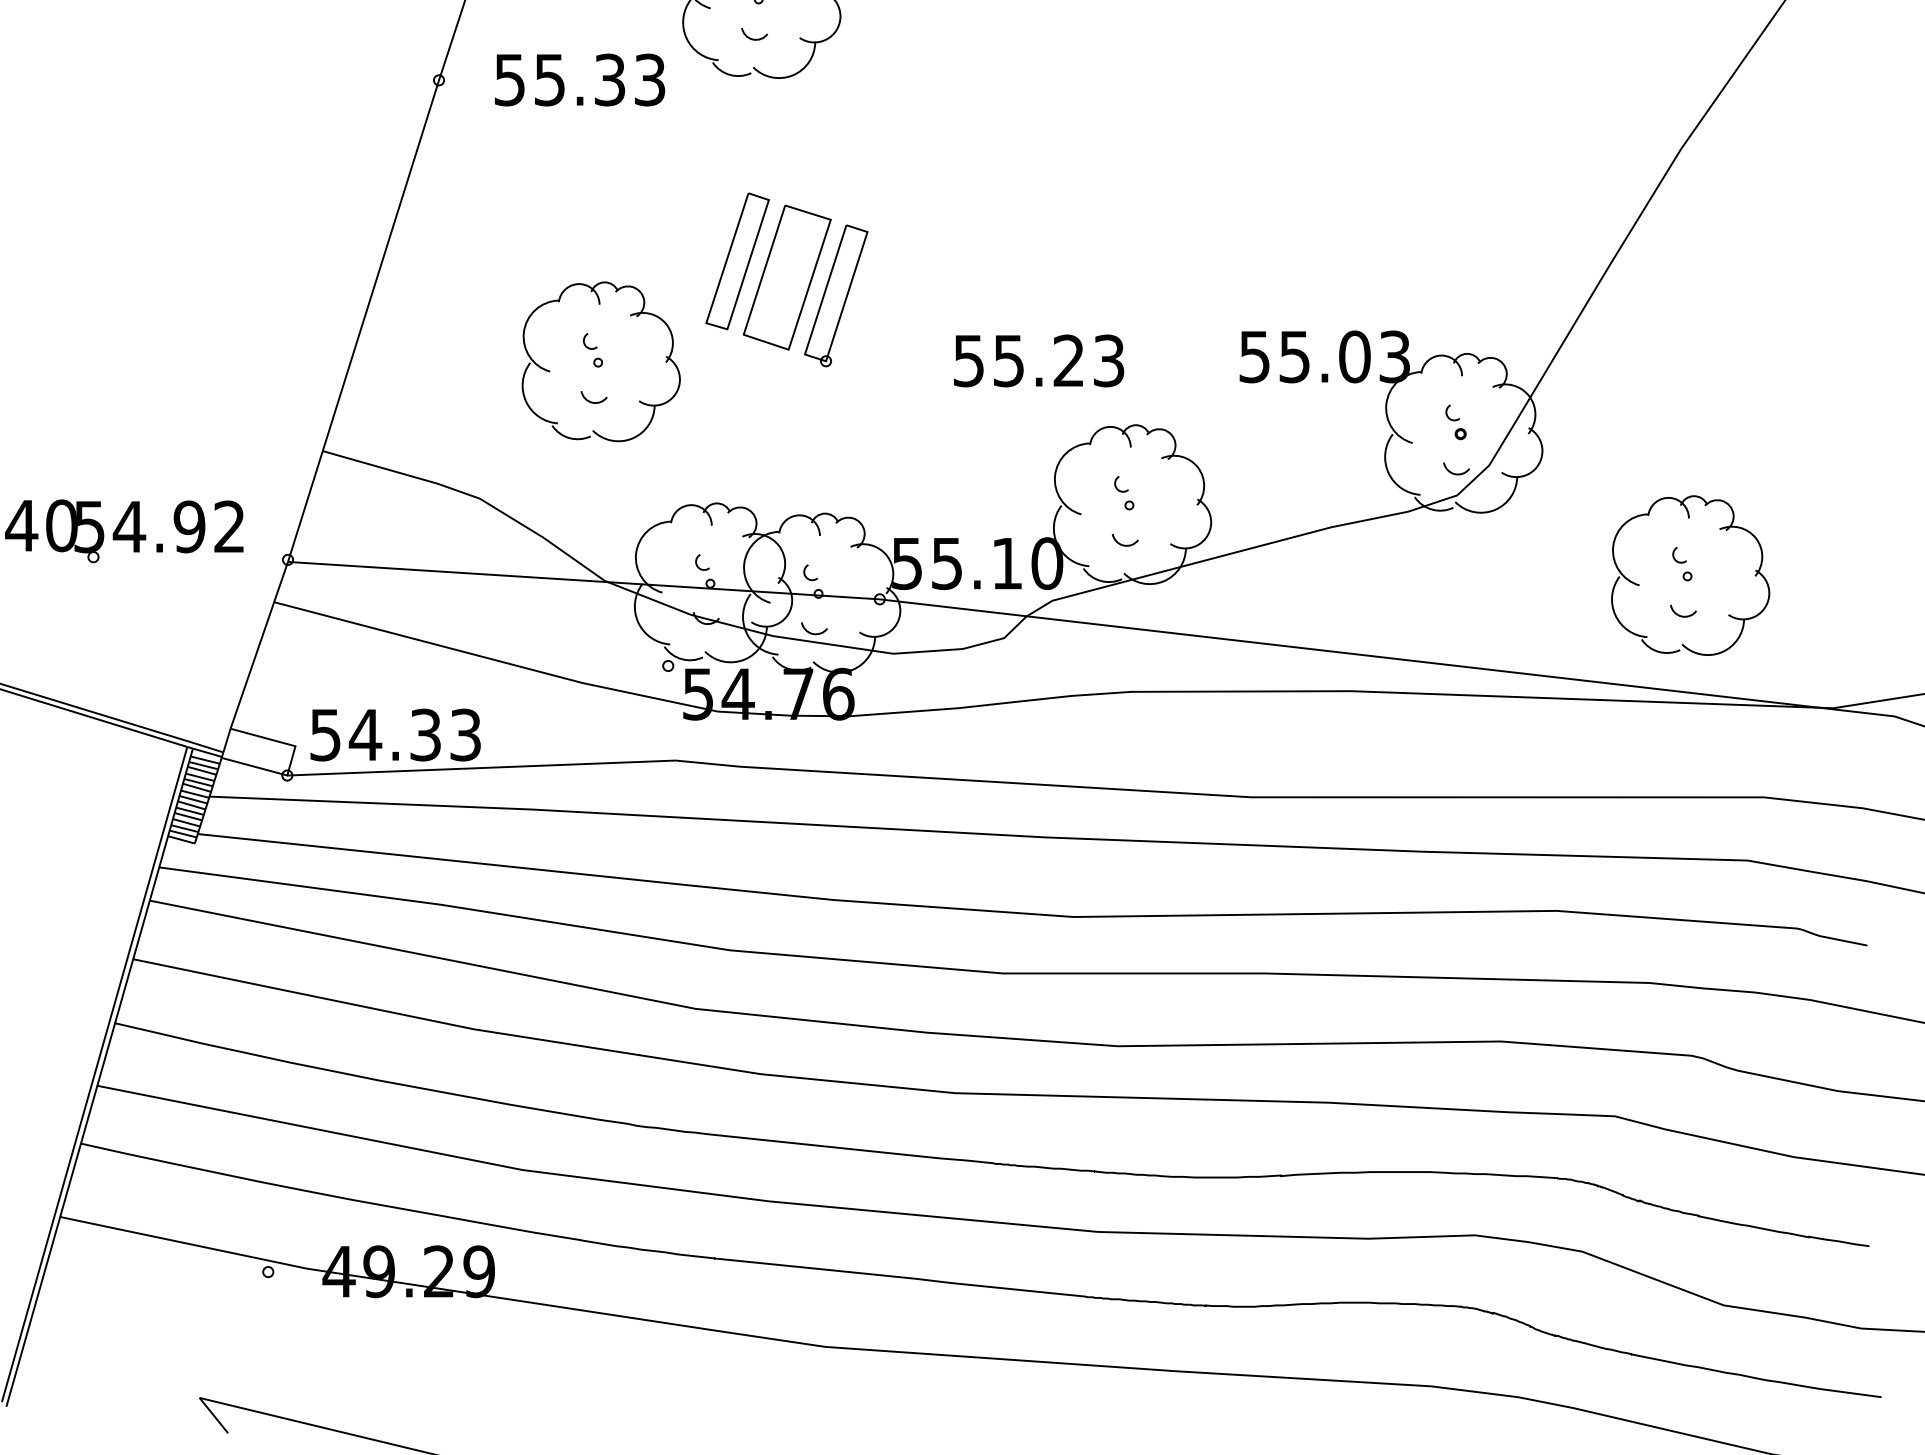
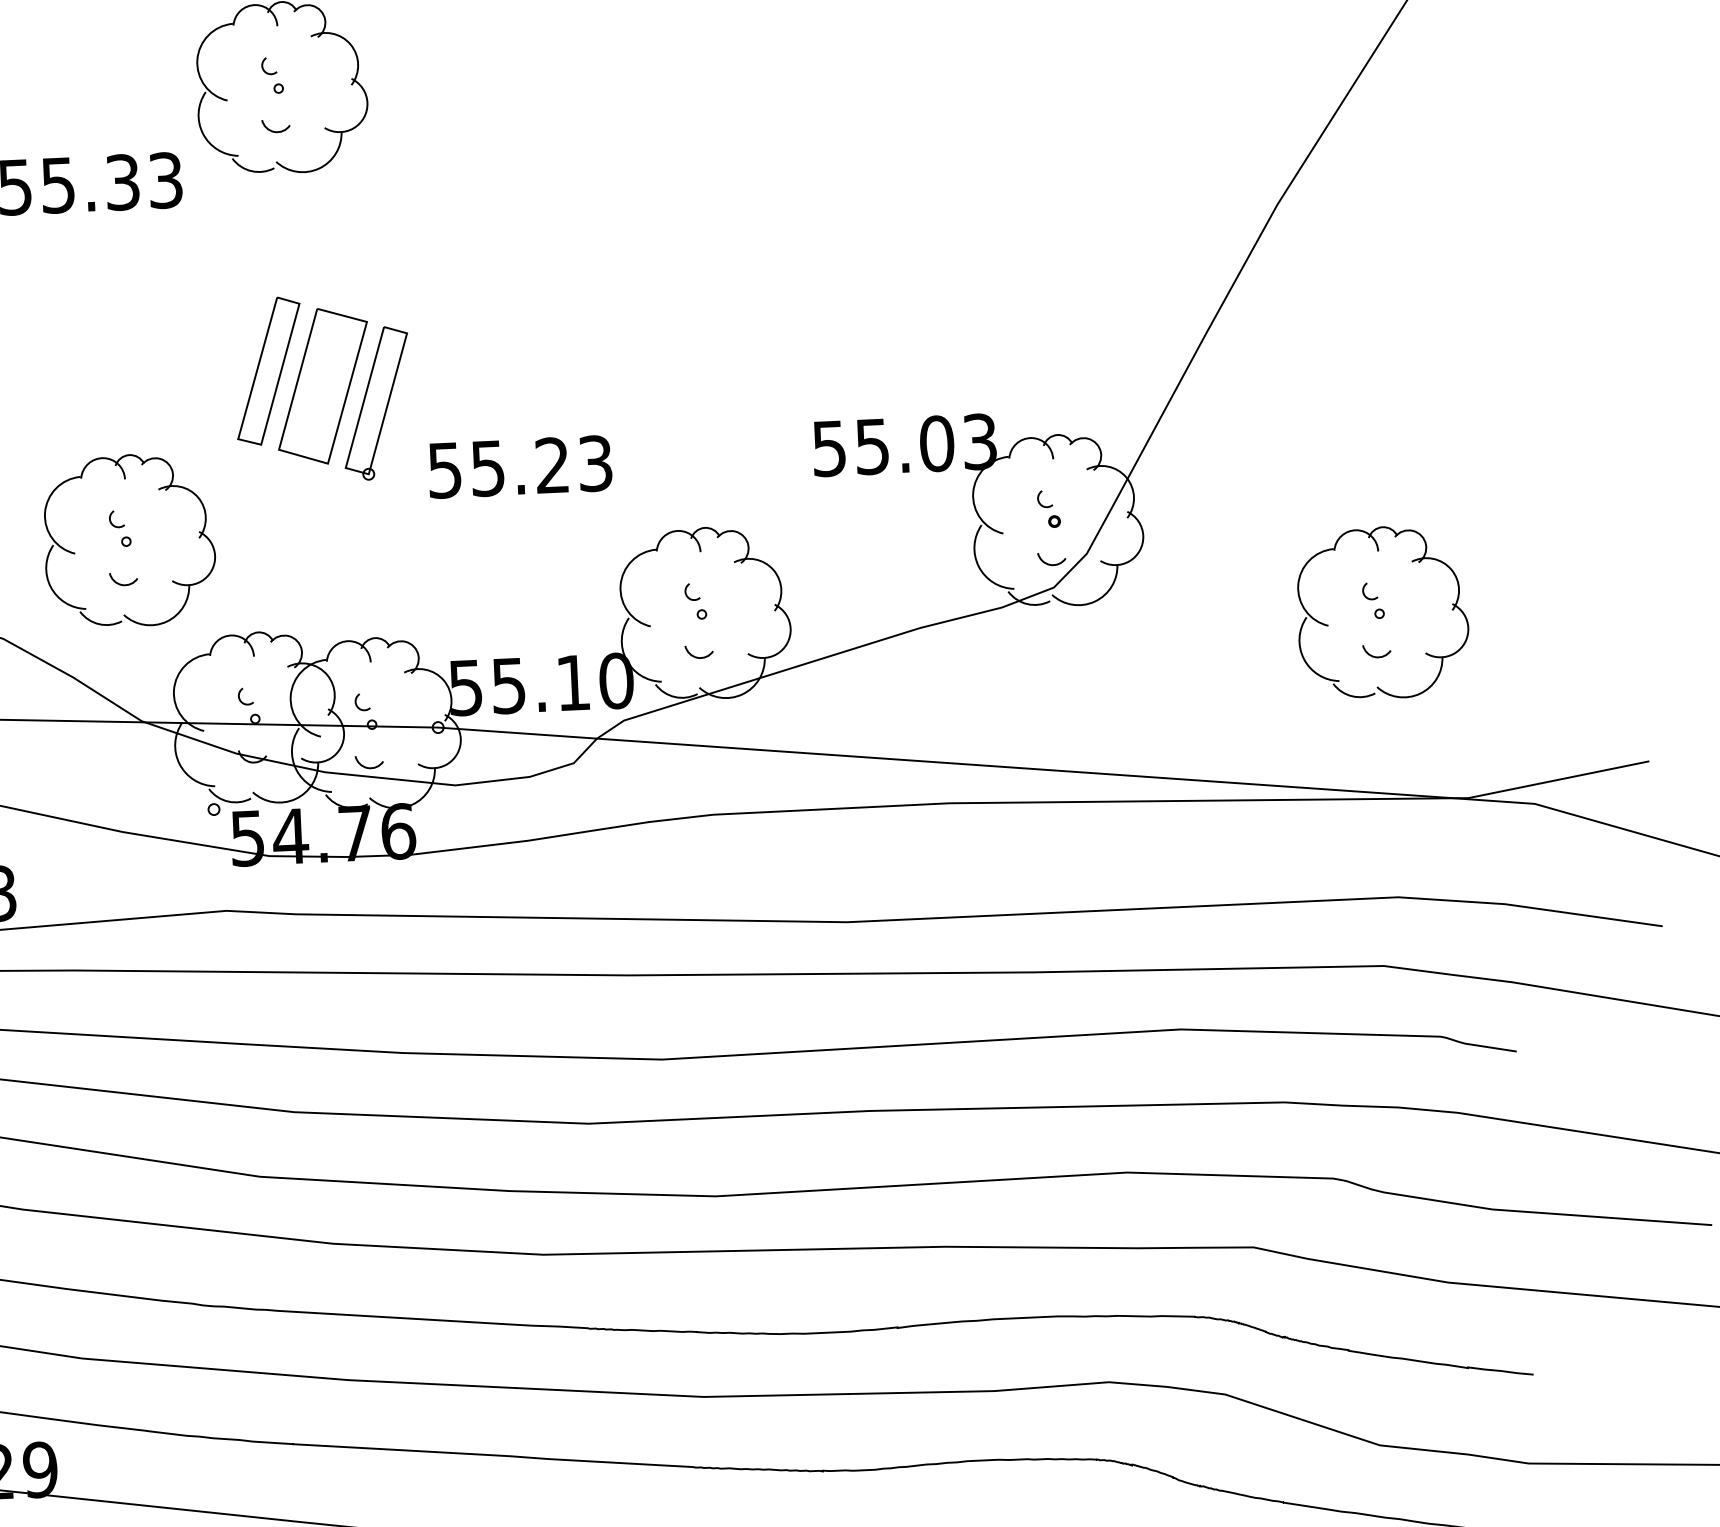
text: (1039, 360) -> (520, 466), moved
part: (600, 361) -> (128, 540), moved
part: (1690, 575) -> (1382, 612), moved

